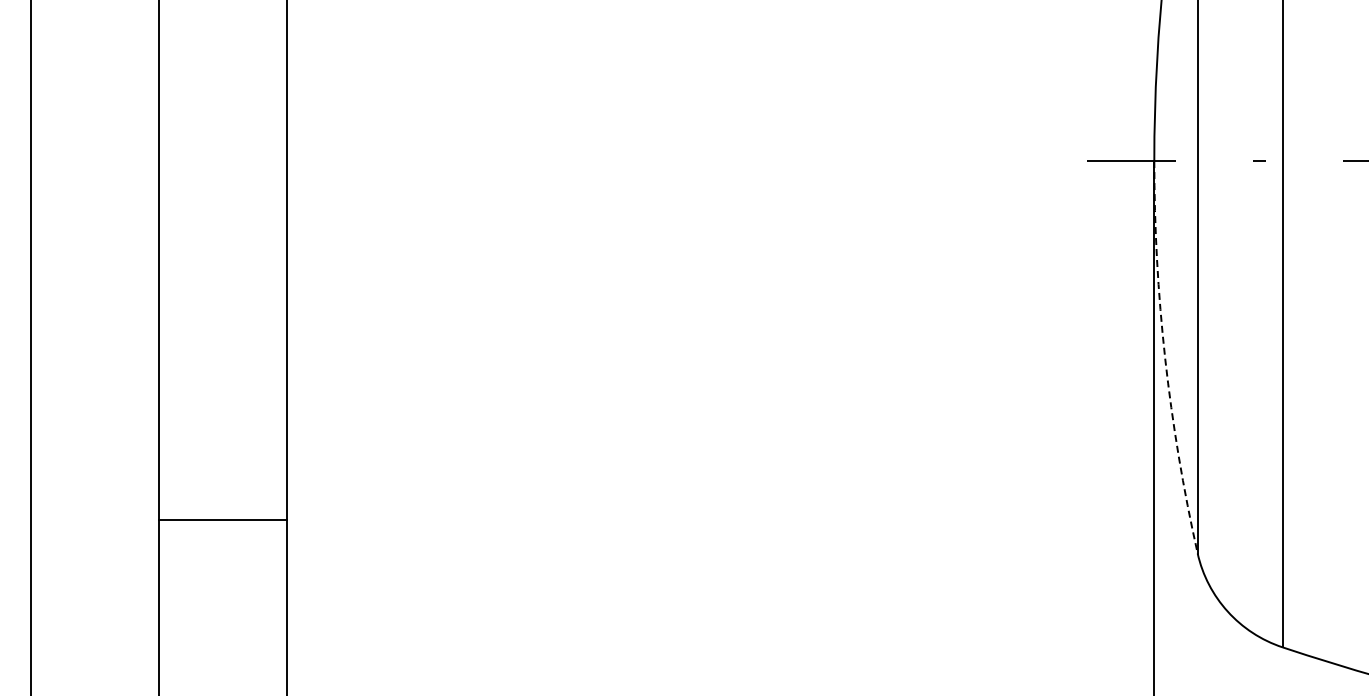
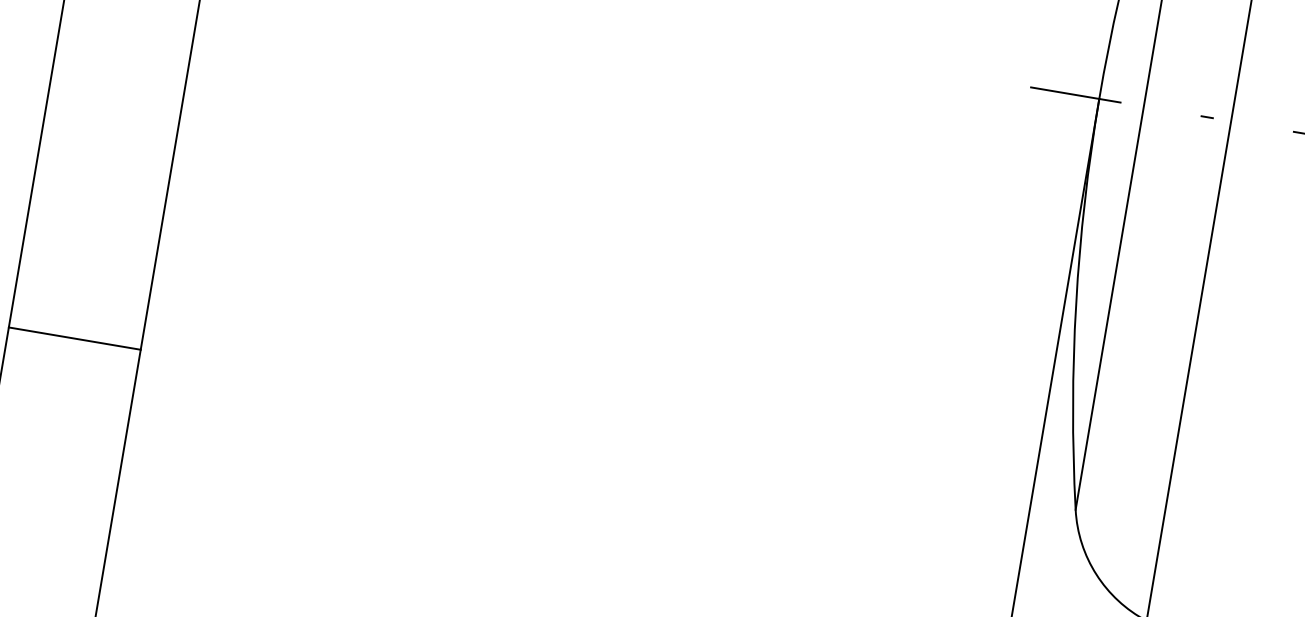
arc: (1165, 358) -> (1076, 303), dashed -> solid
line: (223, 519) -> (75, 338), moved

